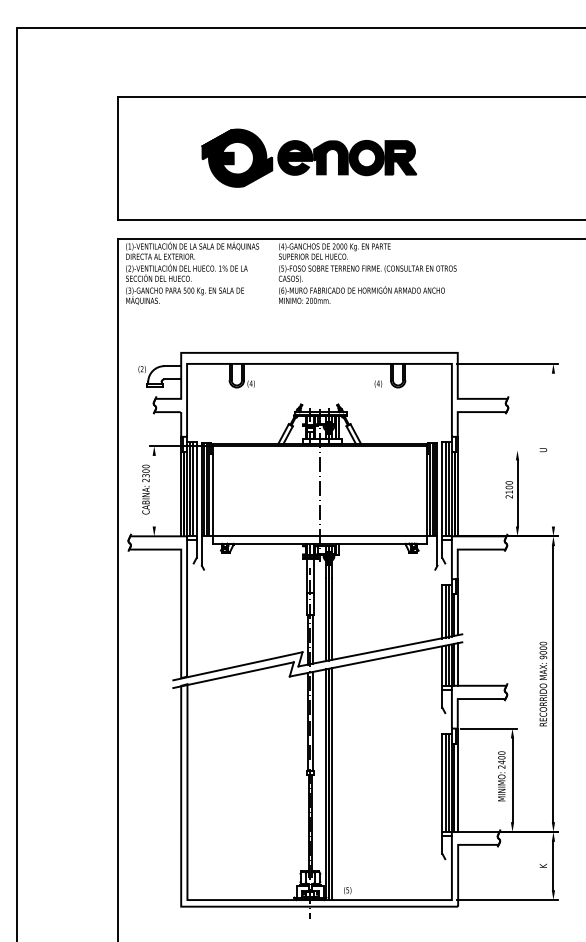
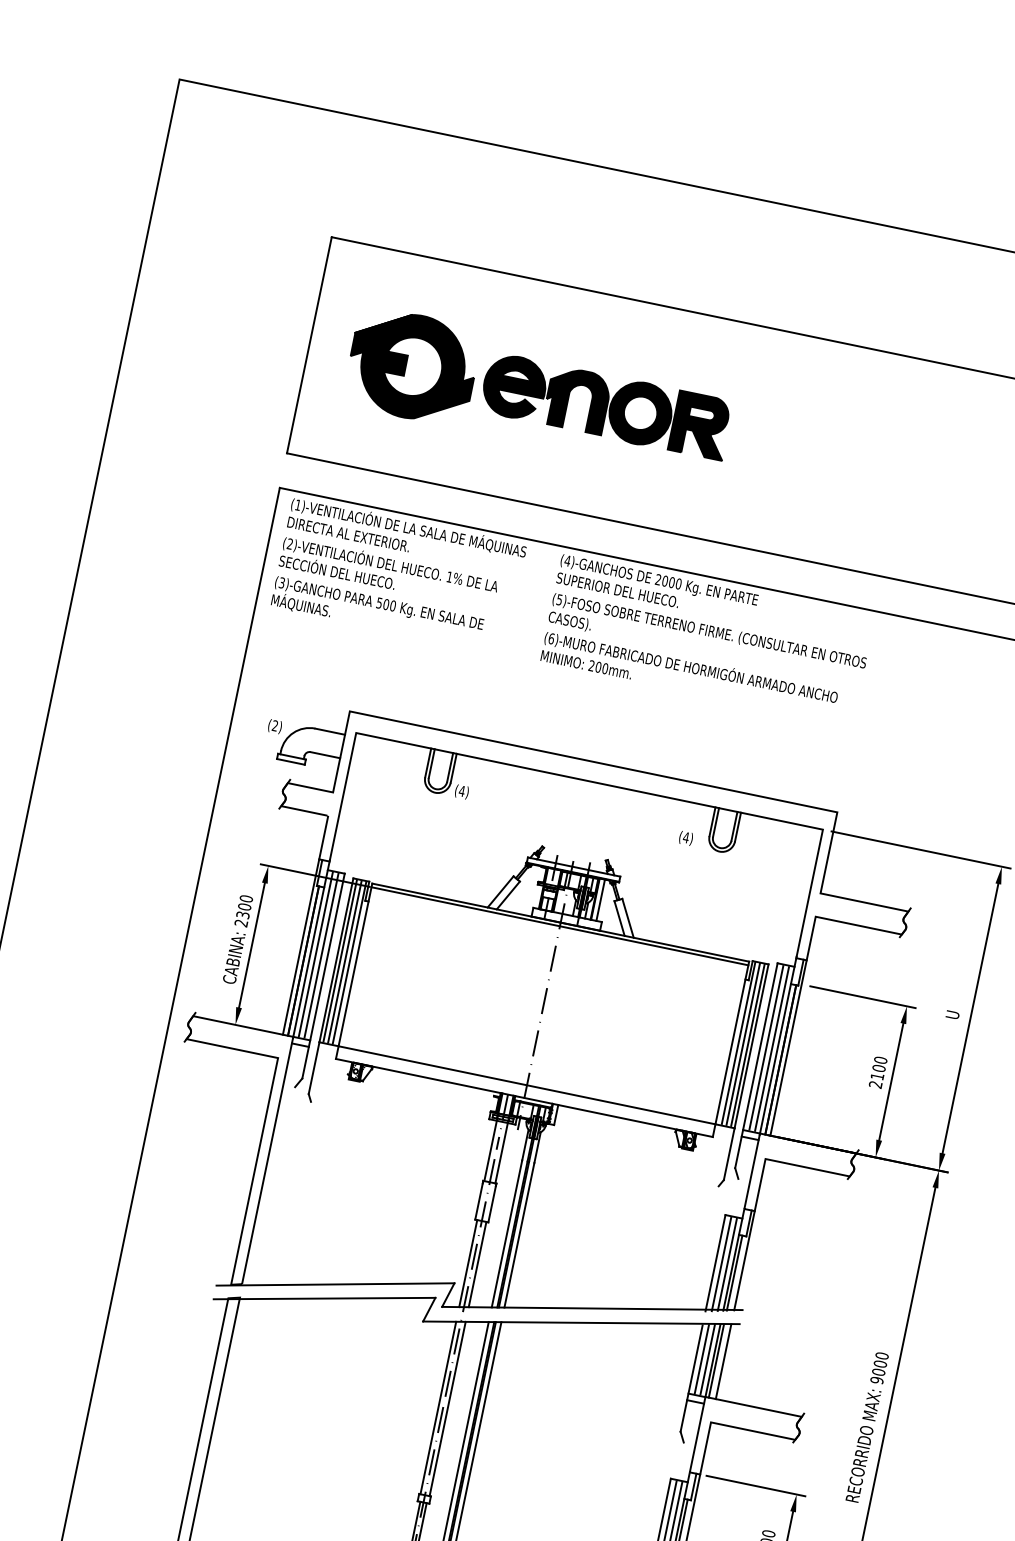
part: (309, 157) -> (539, 391), moved
line: (553, 449) -> (970, 1017), added
line: (492, 450) -> (862, 997), added
line: (154, 490) -> (252, 944), added

